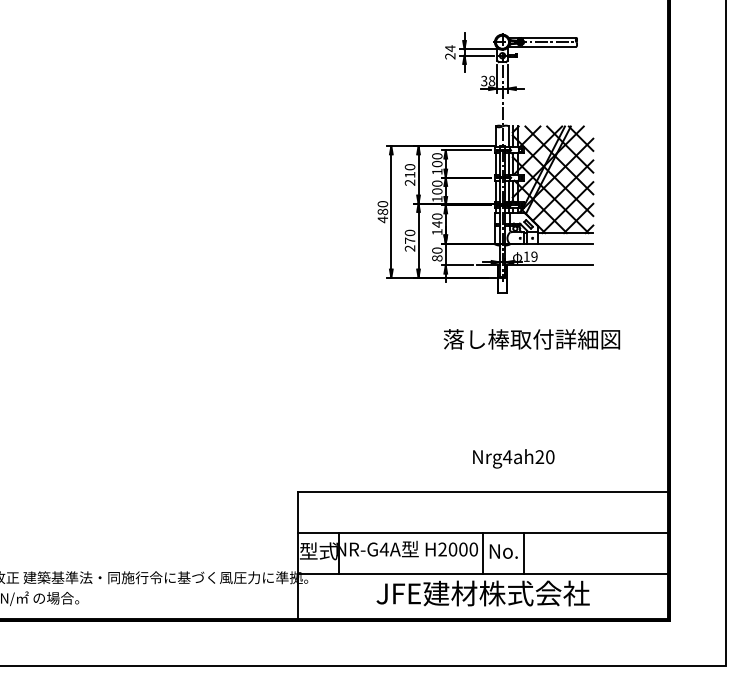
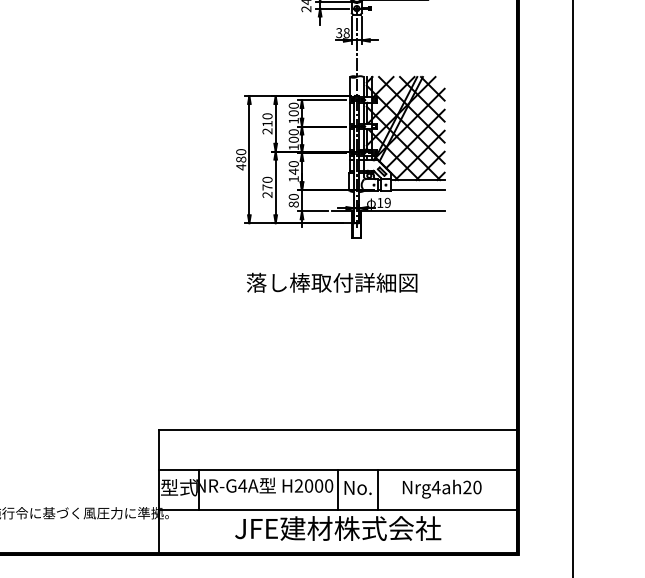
text: (531, 339) -> (331, 282), moved
text: (513, 458) -> (441, 488), moved

